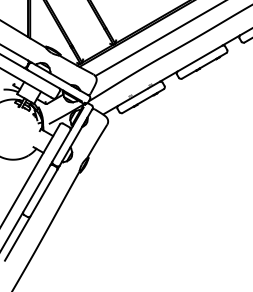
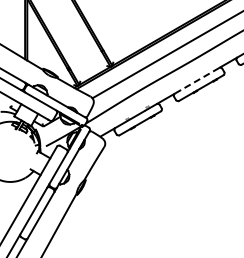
line: (200, 58) -> (197, 80), solid -> dashed

